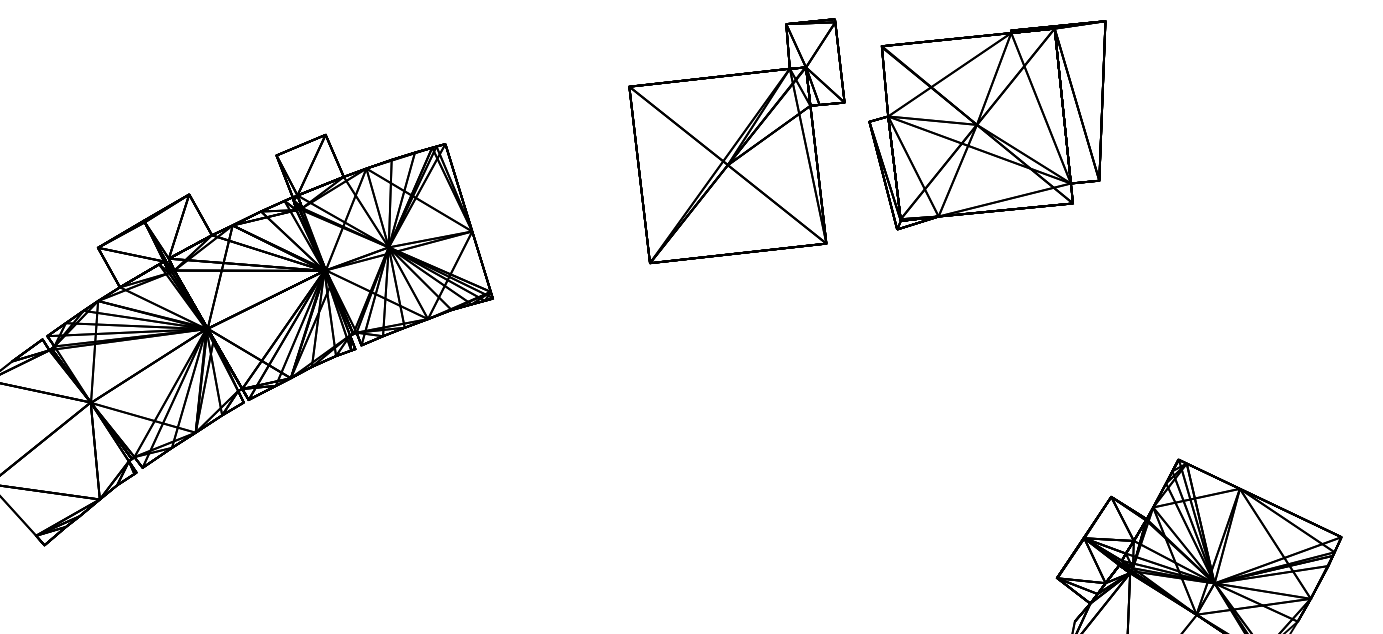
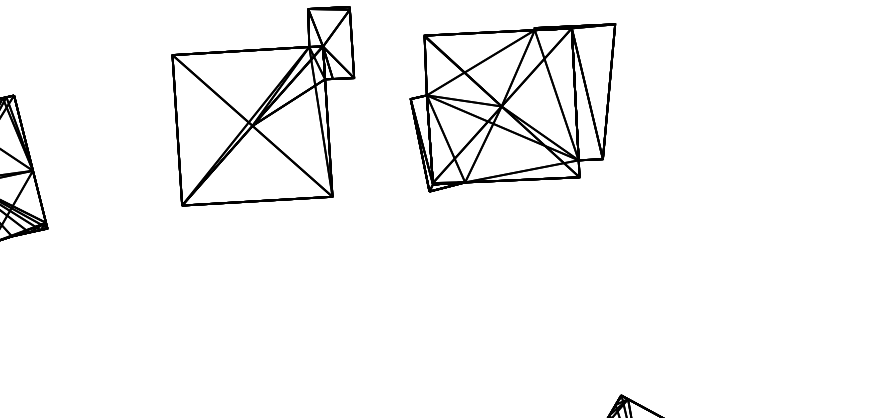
part: (987, 125) -> (510, 107), moved

